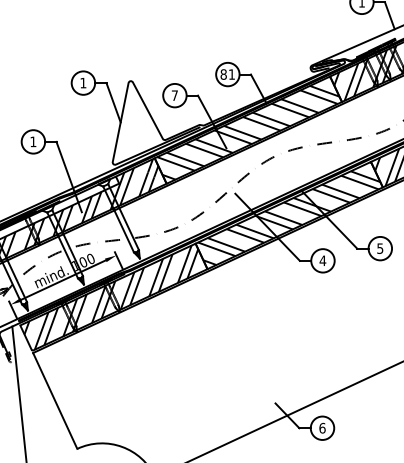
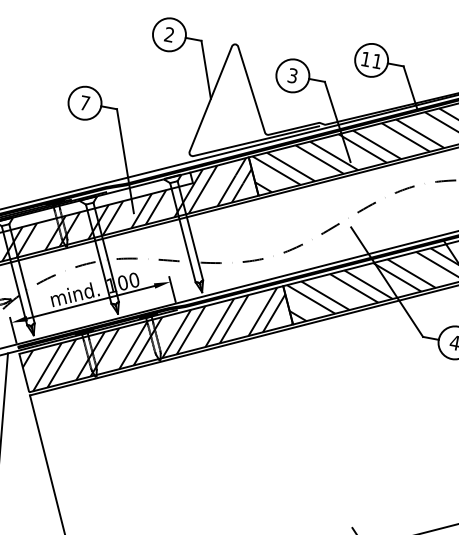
text: (223, 74) -> (365, 59), 81 -> 11
text: (83, 82) -> (169, 34), 1 -> 2
text: (174, 95) -> (292, 75), 7 -> 3
text: (33, 141) -> (85, 102), 1 -> 7

